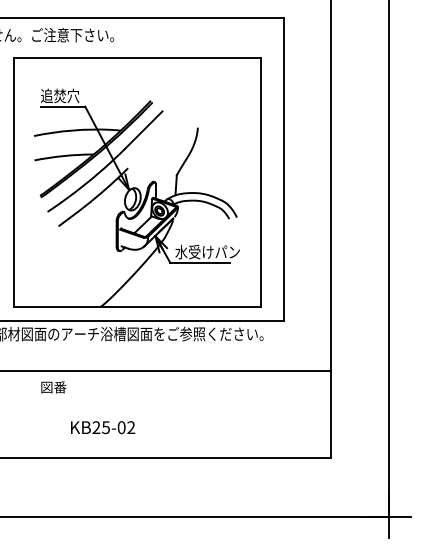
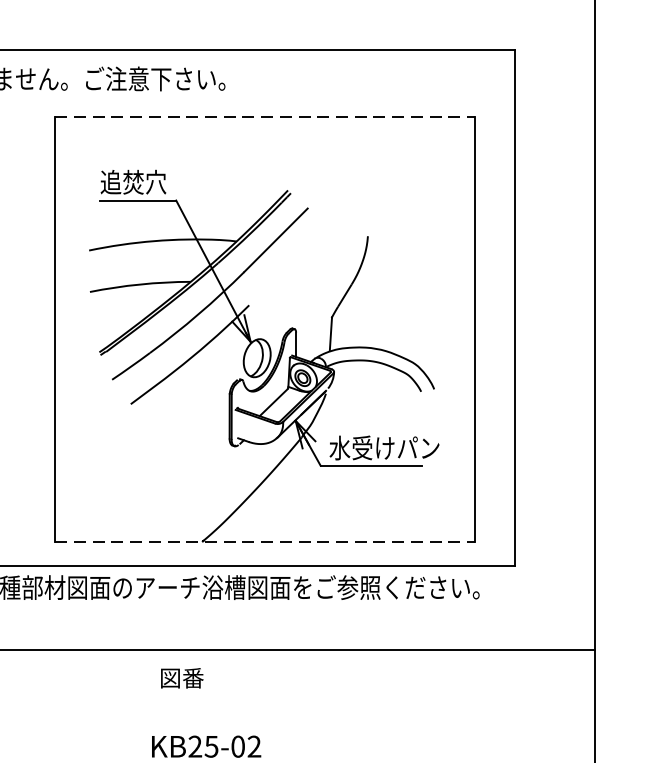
line: (138, 57) -> (266, 116), solid -> dashed
line: (138, 307) -> (266, 542), solid -> dashed
text: (53, 387) -> (181, 678), moved

